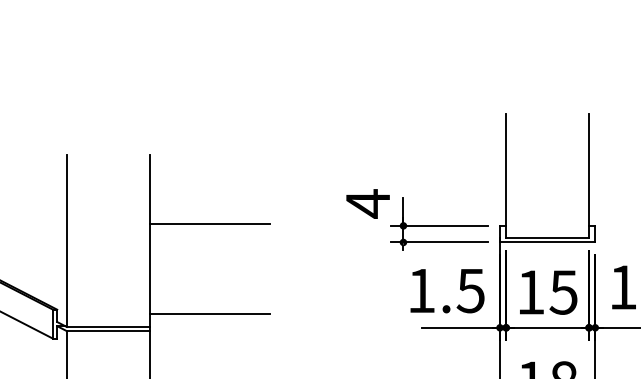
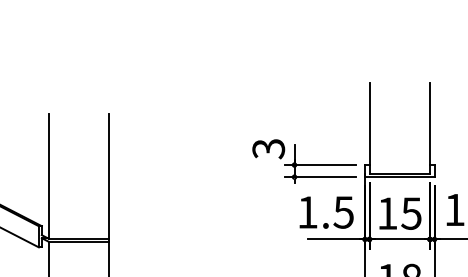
text: (367, 203) -> (268, 148), 4 -> 3
line: (209, 224) -> (153, 164), removed
line: (209, 313) -> (153, 228), removed

